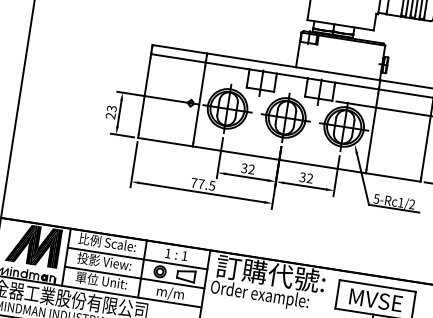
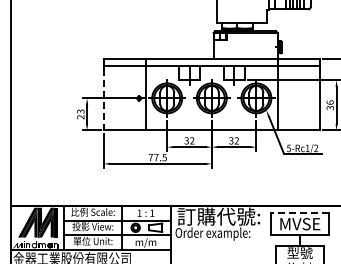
line: (144, 96) -> (103, 98), solid -> dashed
line: (377, 286) -> (299, 213), solid -> dashed

